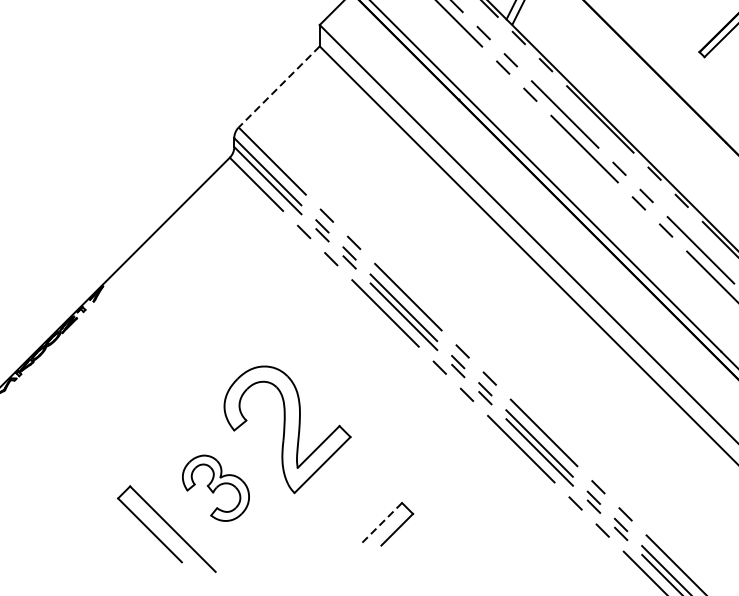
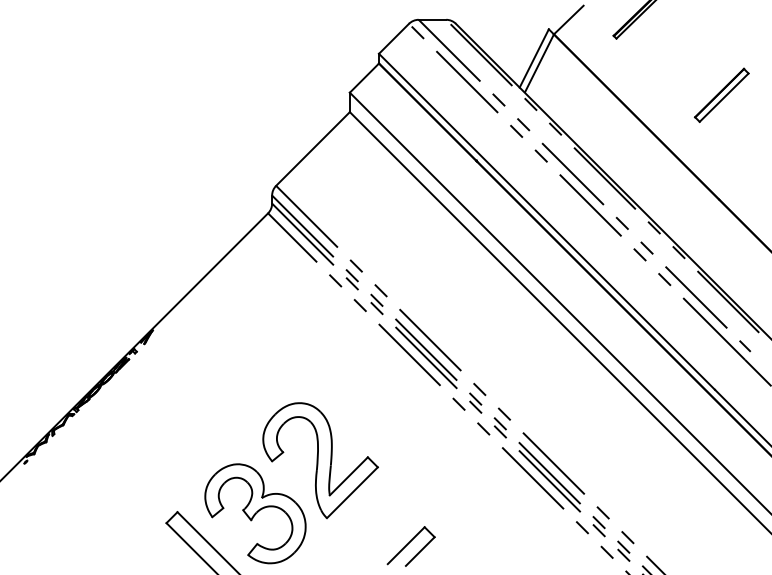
line: (278, 87) -> (312, 149), dashed -> solid
part: (215, 487) -> (255, 513), size x1.67
line: (380, 524) -> (405, 546), dashed -> solid

